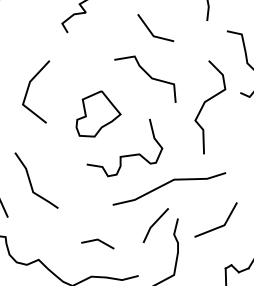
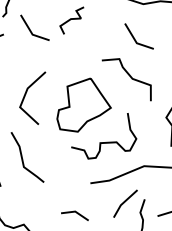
line: (28, 31) -> (31, 30), added
line: (29, 87) -> (26, 93), moved
part: (98, 113) -> (84, 104), size x1.4

